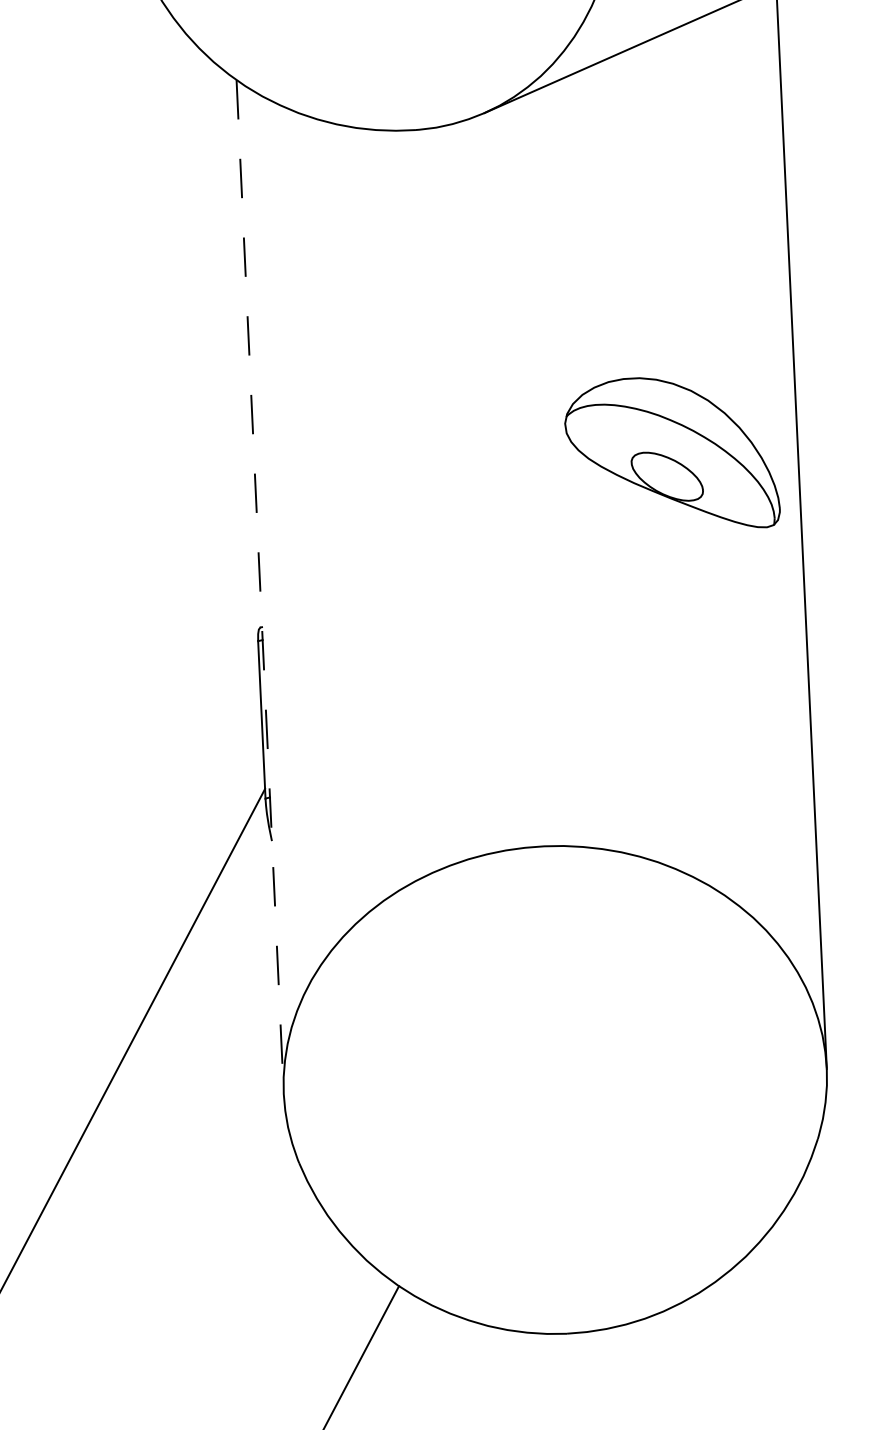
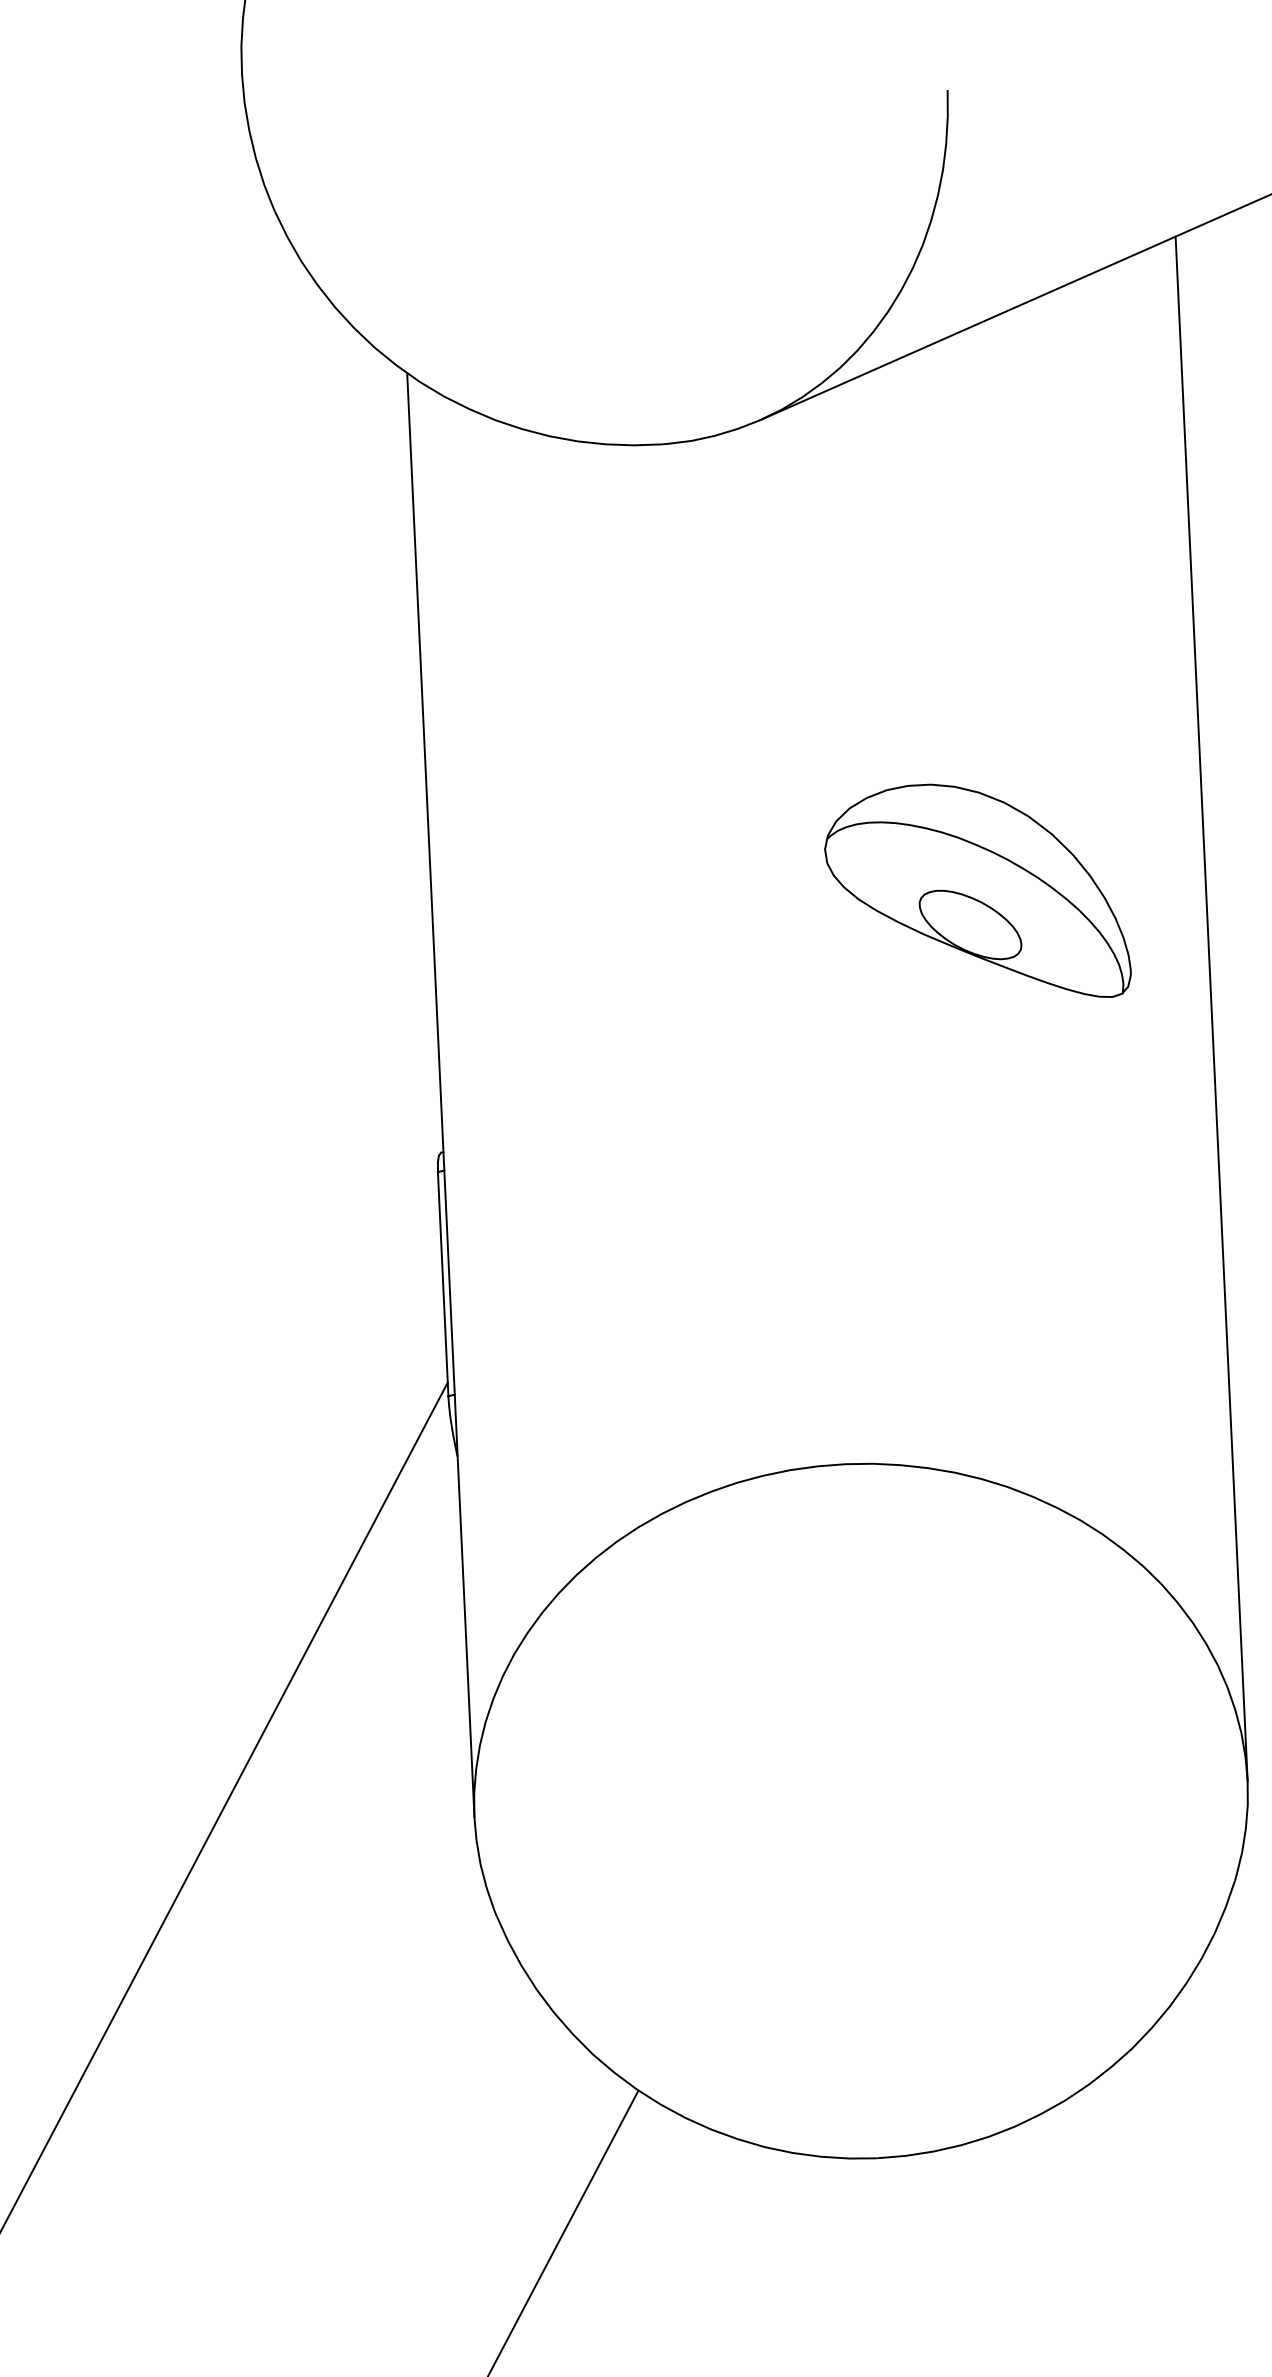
part: (672, 452) -> (977, 890), moved
line: (259, 587) -> (440, 1095), dashed -> solid

